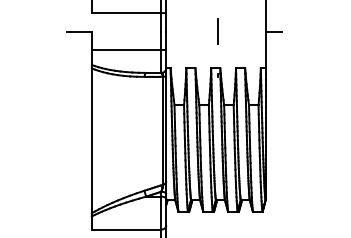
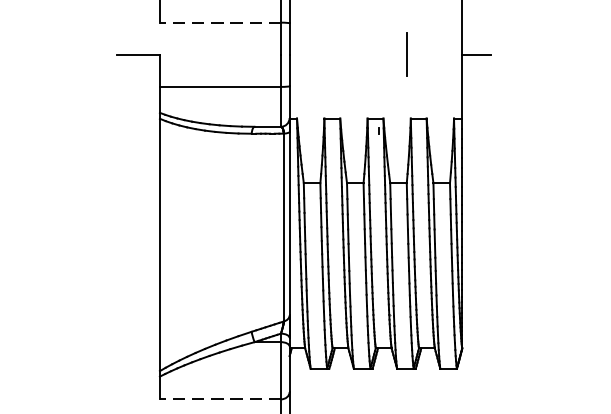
line: (126, 13) -> (220, 23), solid -> dashed
line: (217, 31) -> (406, 54), moved
line: (126, 229) -> (220, 399), solid -> dashed

